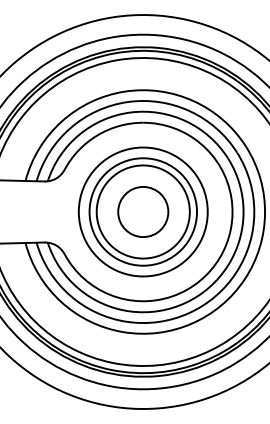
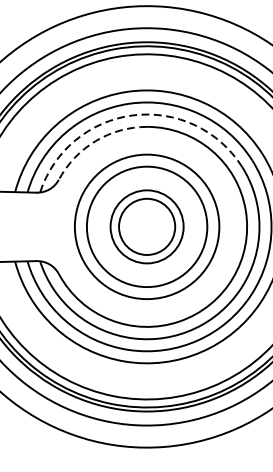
arc: (130, 112) -> (132, 115), solid -> dashed
arc: (97, 135) -> (95, 141), solid -> dashed
circle: (142, 211) -> (146, 226), size x0.7

